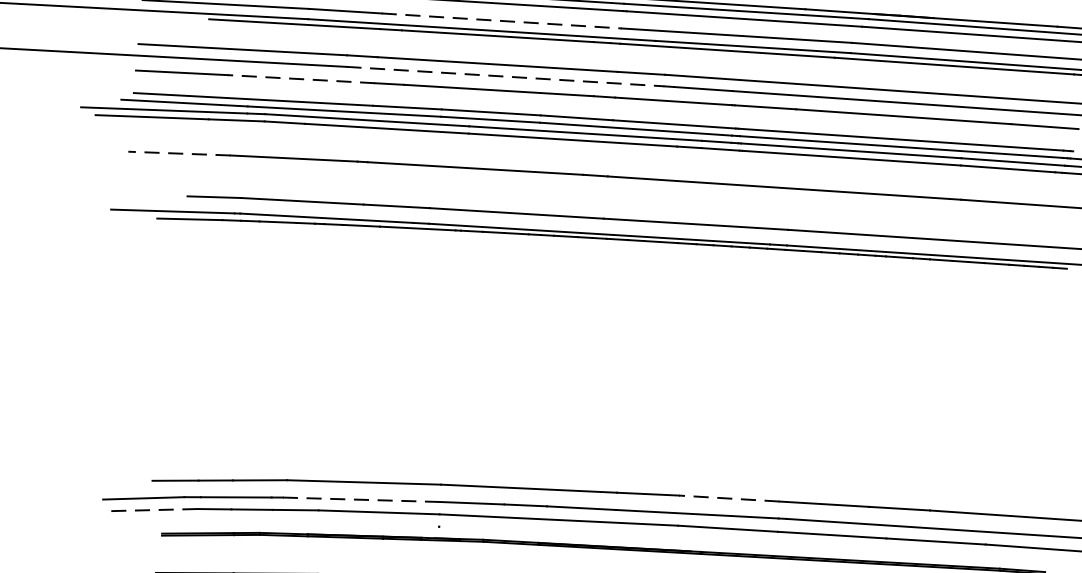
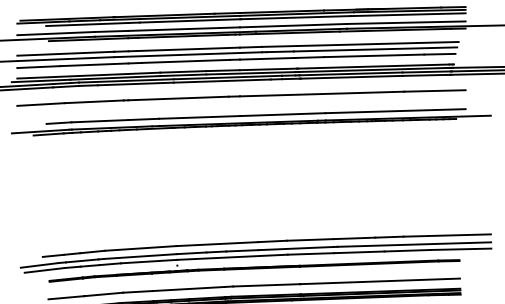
line: (502, 21) -> (184, 29), dashed -> solid
line: (505, 76) -> (188, 54), dashed -> solid
line: (300, 78) -> (93, 64), dashed -> solid
line: (180, 153) -> (41, 104), dashed -> solid
line: (727, 497) -> (309, 239), dashed -> solid
line: (361, 499) -> (140, 256), dashed -> solid
line: (153, 510) -> (44, 270), dashed -> solid

